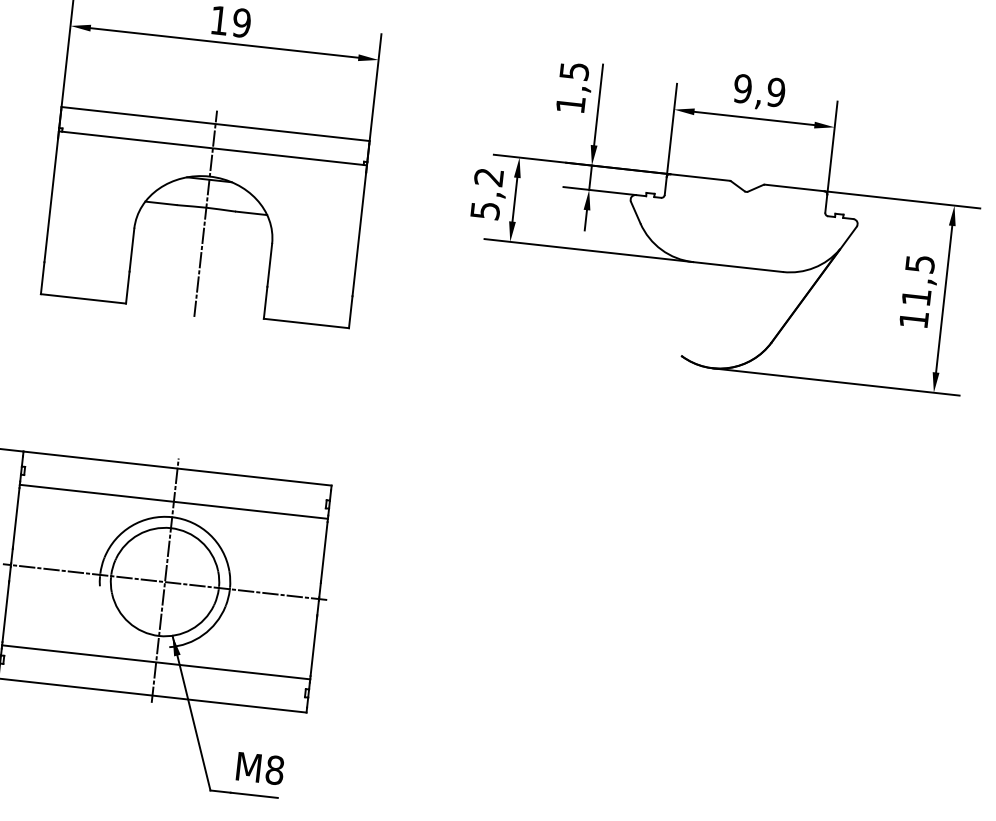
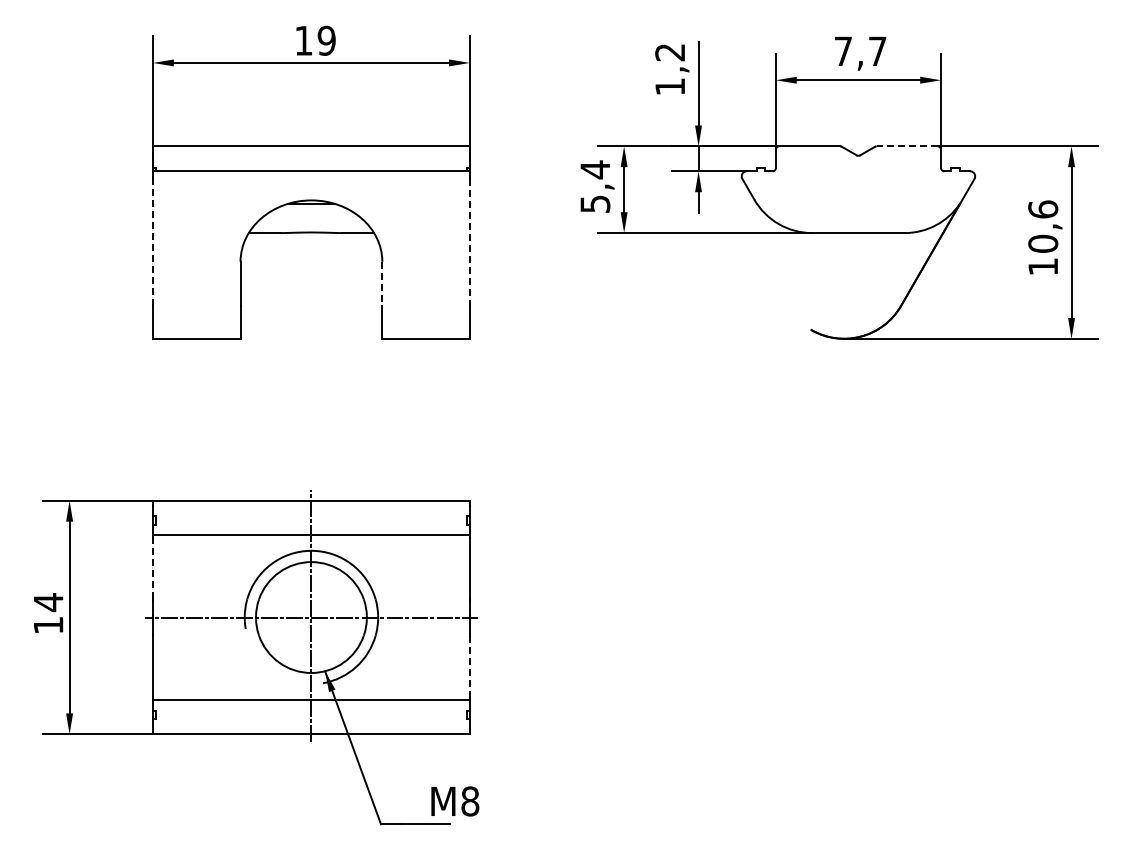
text: (574, 71) -> (670, 52), 1,5 -> 1,2
text: (759, 90) -> (860, 51), 9,9 -> 7,7
text: (488, 176) -> (594, 169), 5,2 -> 5,4
line: (794, 188) -> (906, 146), solid -> dashed
line: (50, 200) -> (152, 242), solid -> dashed
line: (205, 213) -> (311, 238), removed
line: (358, 234) -> (469, 242), solid -> dashed
line: (269, 265) -> (382, 284), solid -> dashed
text: (918, 280) -> (1043, 226), 11,5 -> 10,6
line: (15, 517) -> (152, 568), solid -> dashed
line: (313, 646) -> (469, 666), solid -> dashed
text: (260, 768) -> (455, 801), moved

